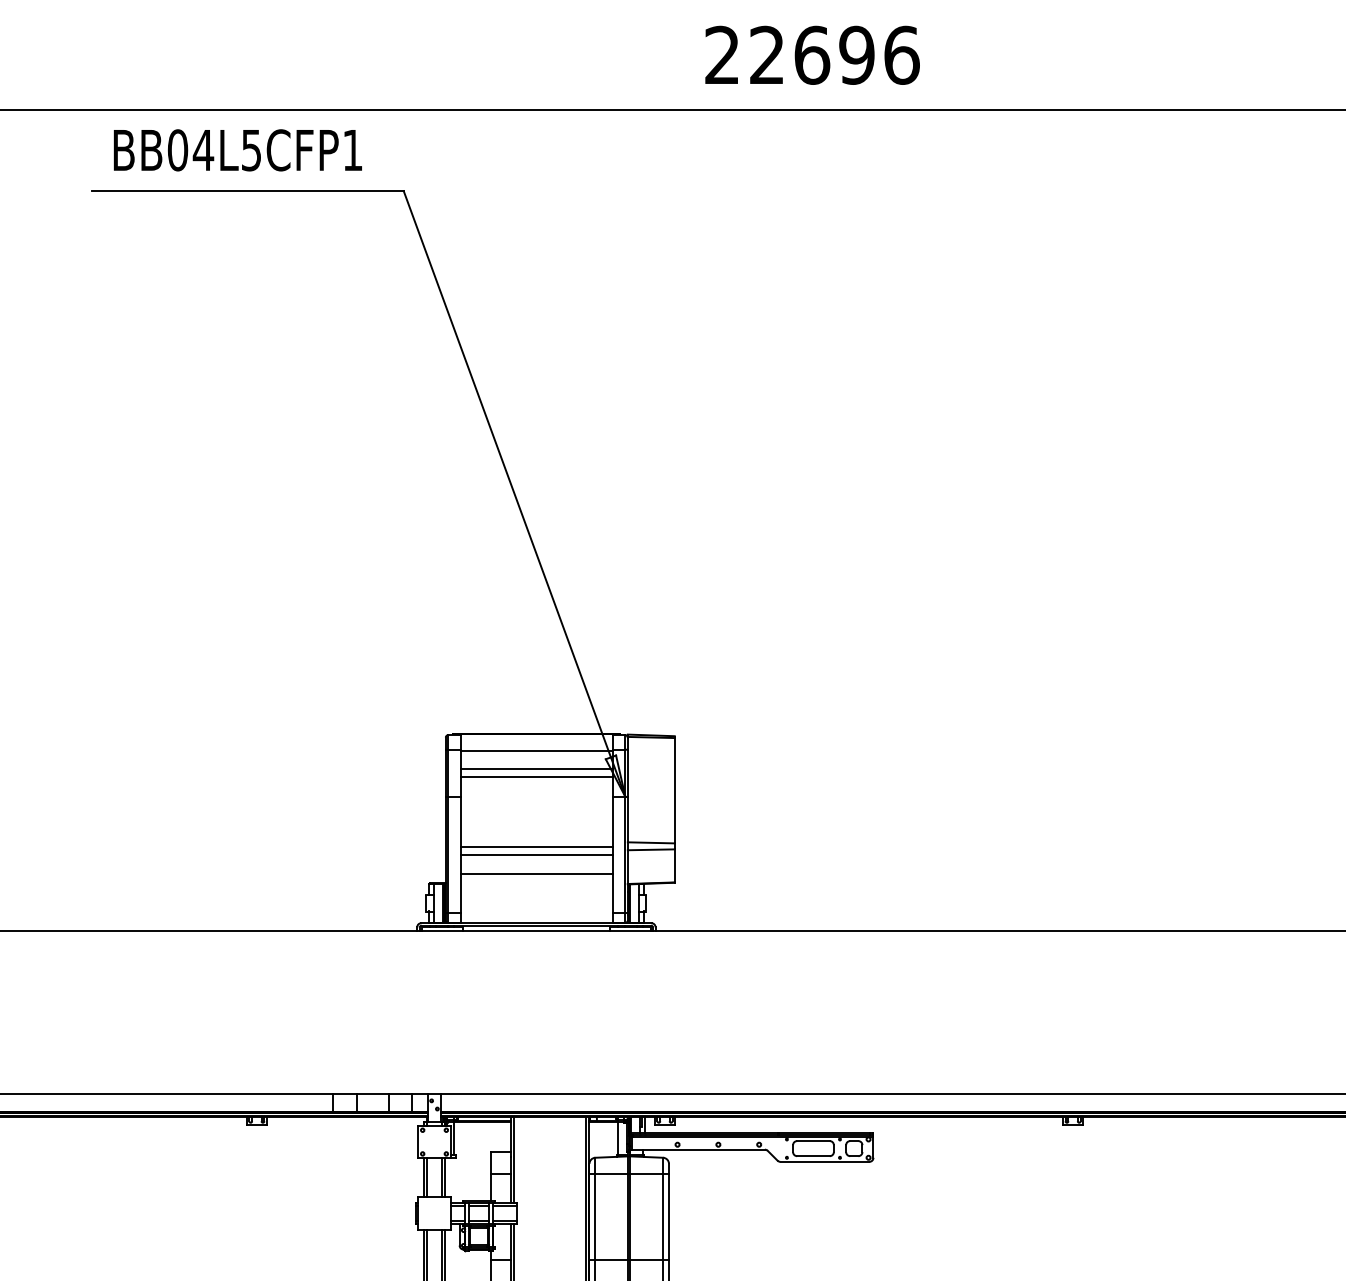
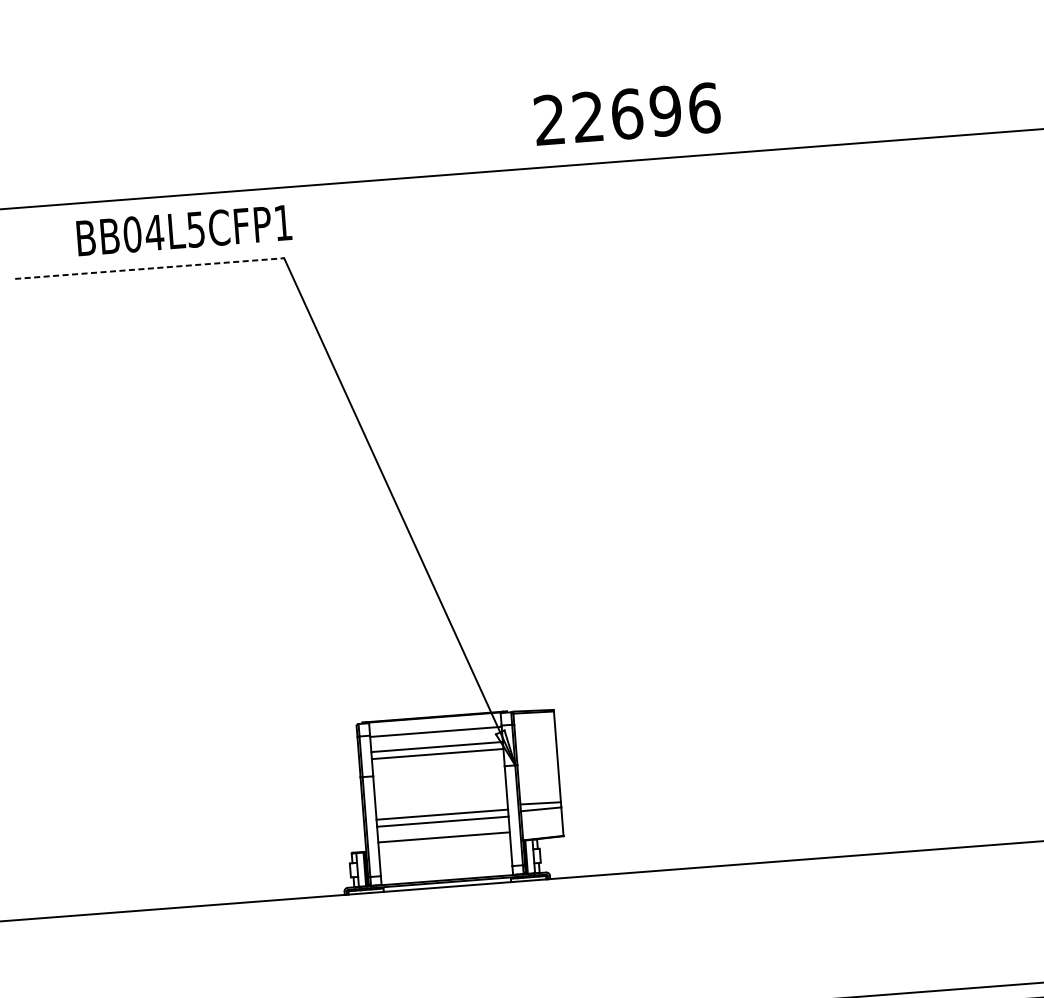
text: (237, 150) -> (183, 230), moved
line: (248, 191) -> (150, 268), solid -> dashed

